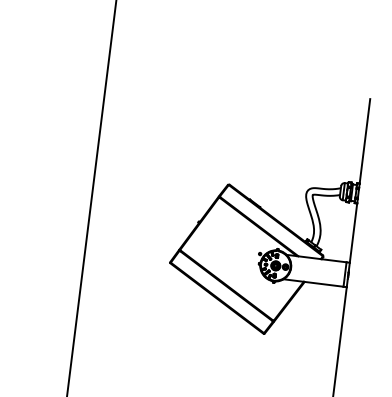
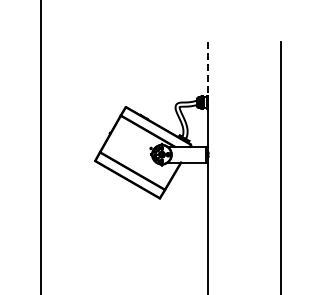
line: (365, 141) -> (208, 69), solid -> dashed

